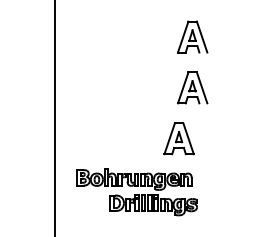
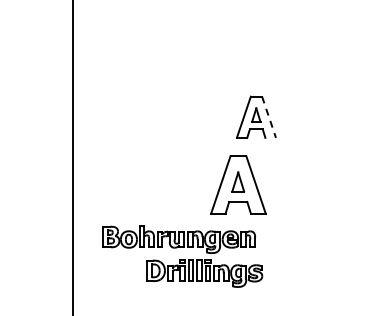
part: (192, 37) -> (256, 49), removed
line: (202, 88) -> (269, 117), solid -> dashed
part: (179, 138) -> (238, 184), size x1.4

